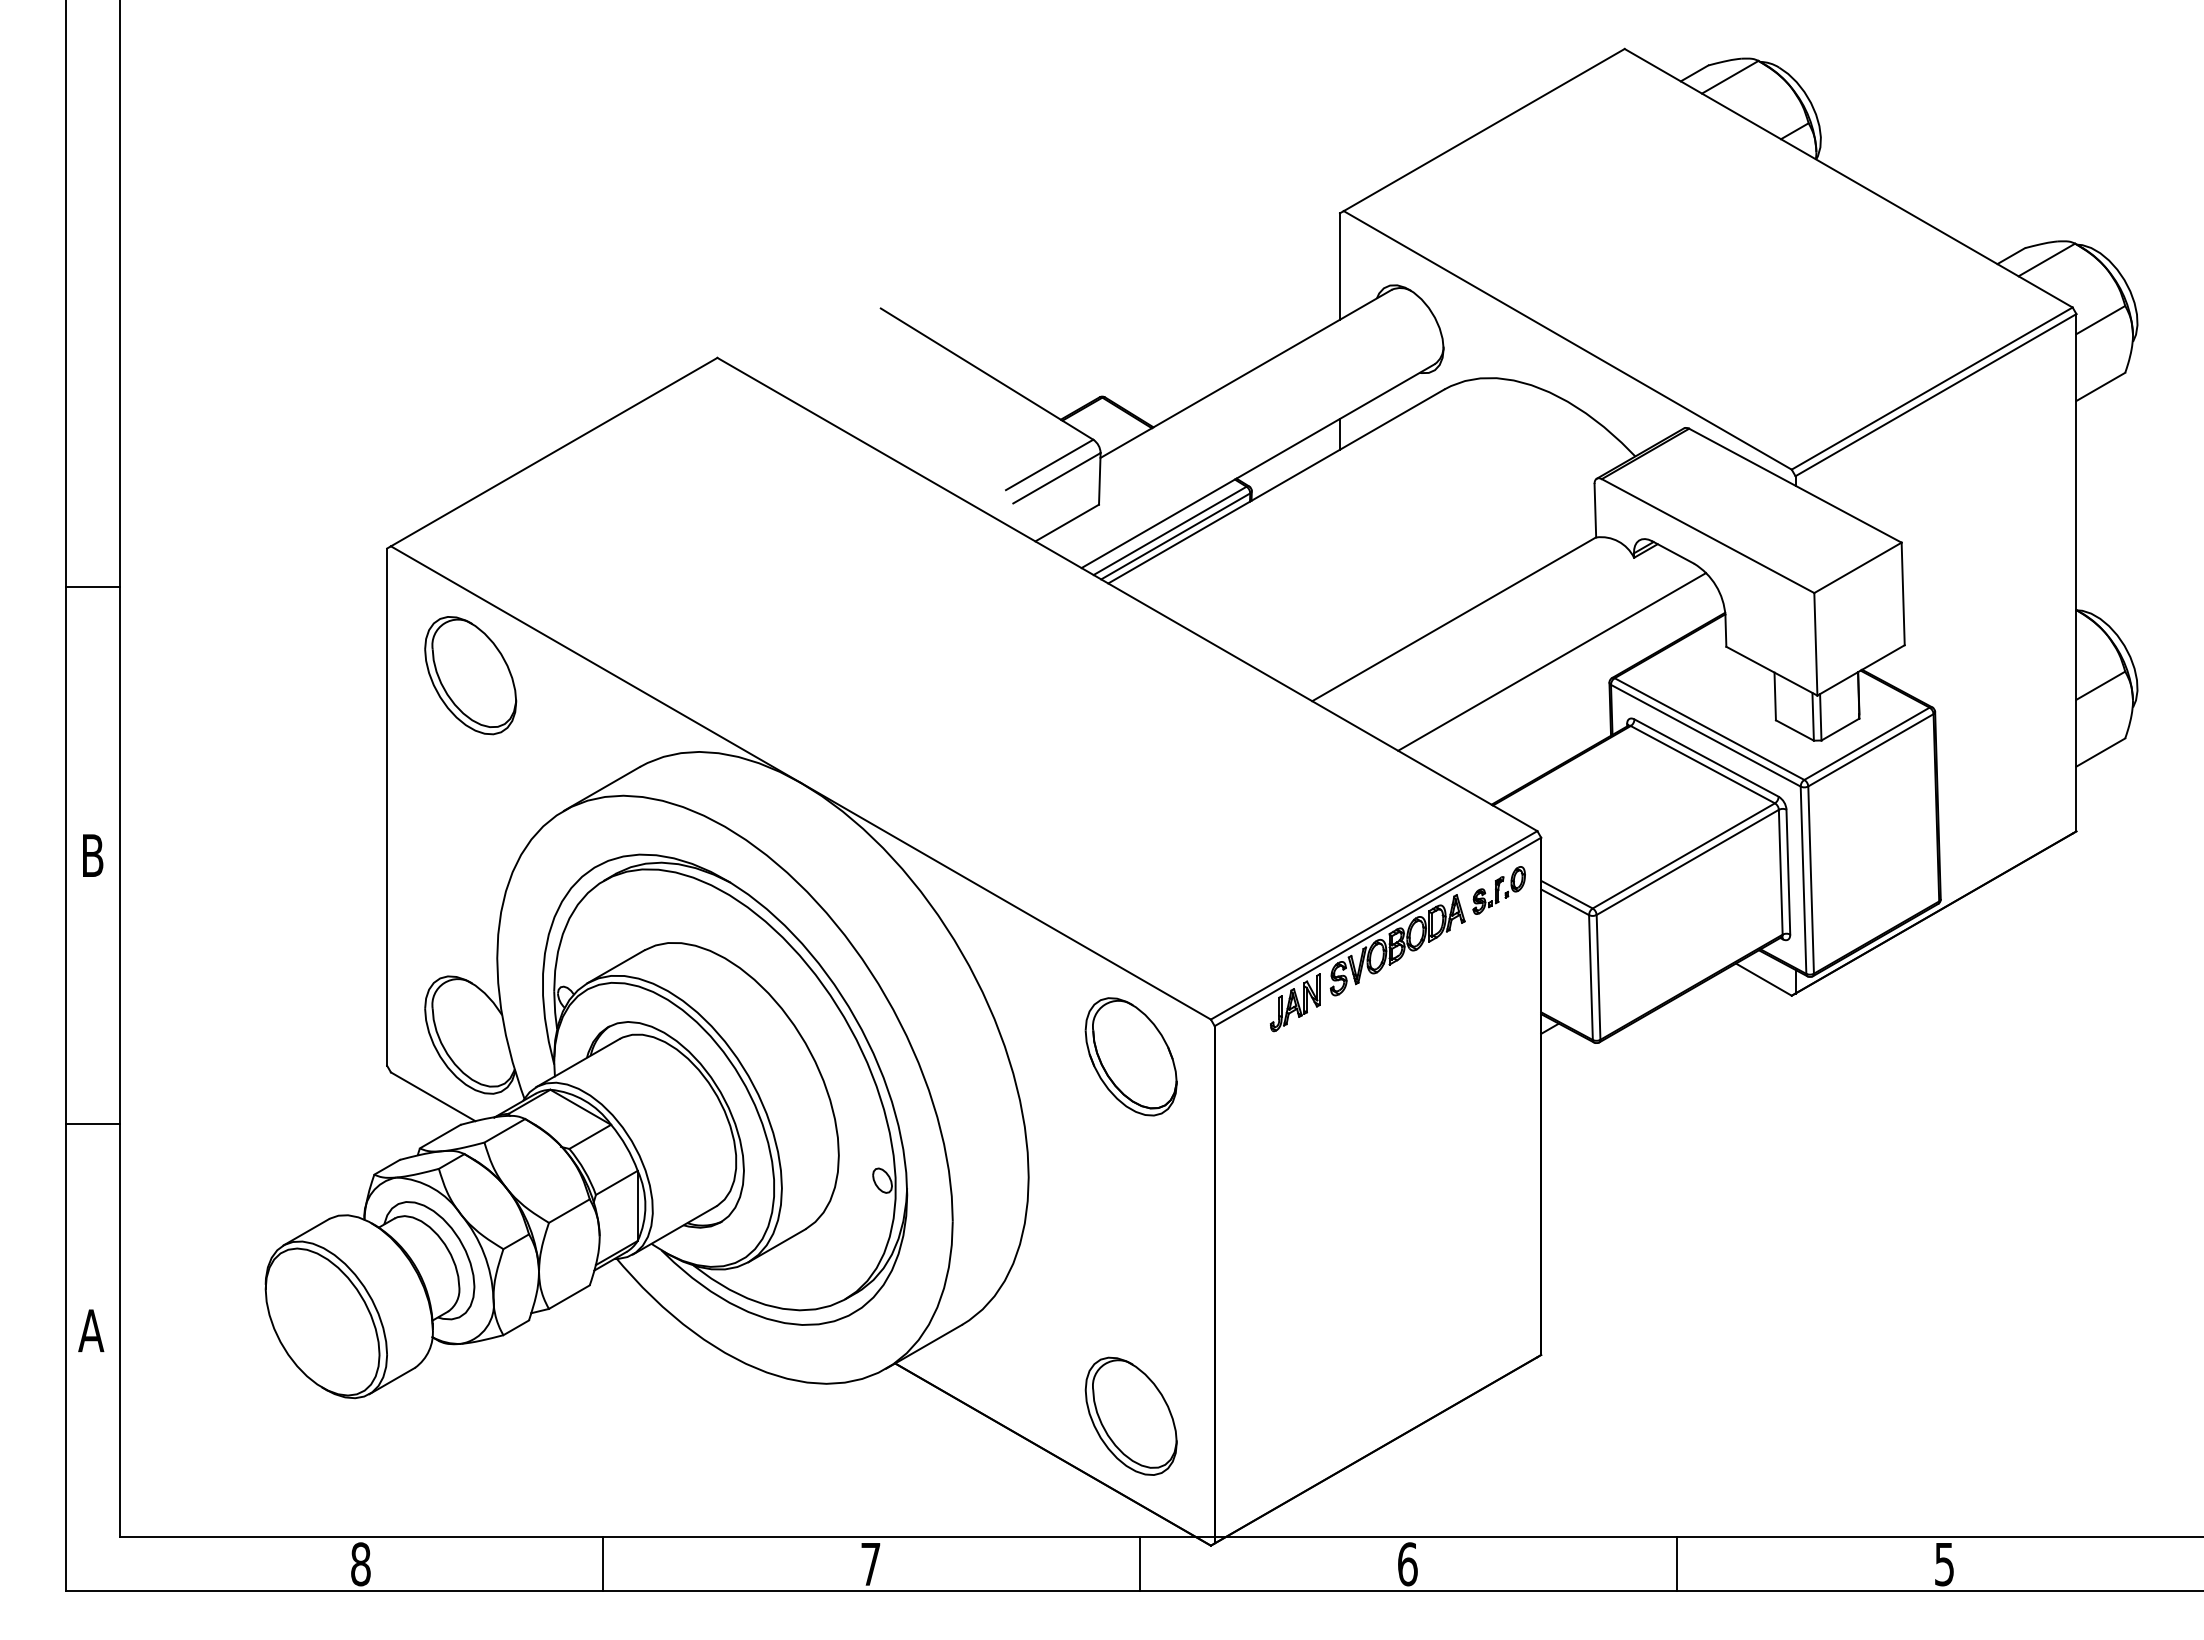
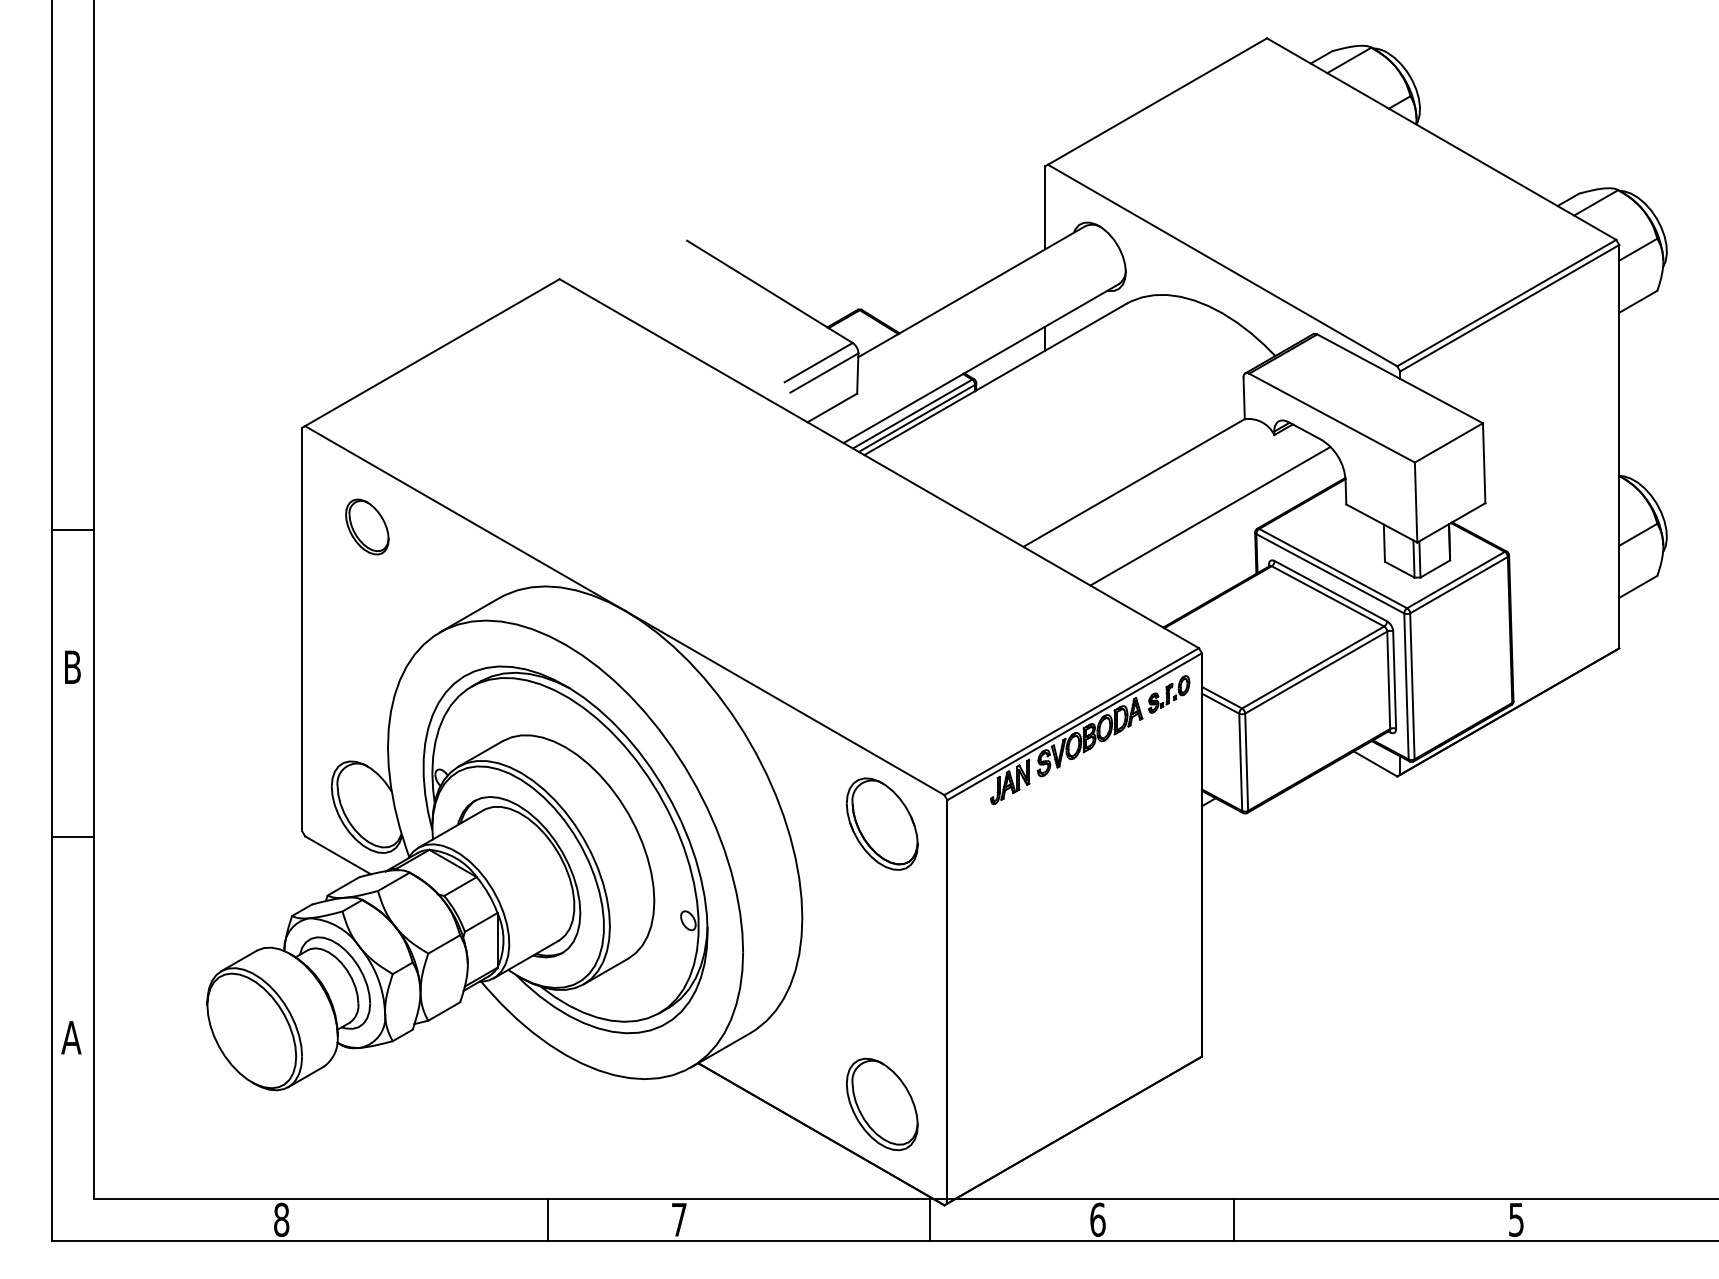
line: (92, 587) -> (72, 529), moved
part: (470, 675) -> (367, 526), size x0.6
line: (92, 1123) -> (72, 836), moved
line: (602, 1564) -> (548, 1219), moved
line: (1139, 1564) -> (930, 1219), moved
line: (1676, 1564) -> (1233, 1219), moved

